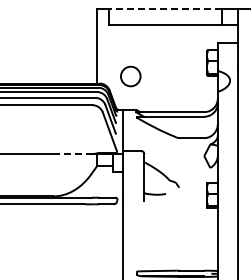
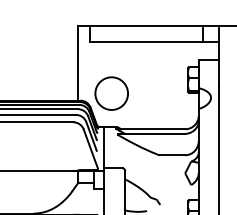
line: (164, 8) -> (145, 25), dashed -> solid
circle: (130, 76) -> (111, 93), size x1.67
line: (72, 154) -> (53, 171), dashed -> solid

